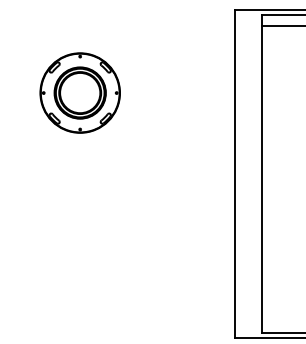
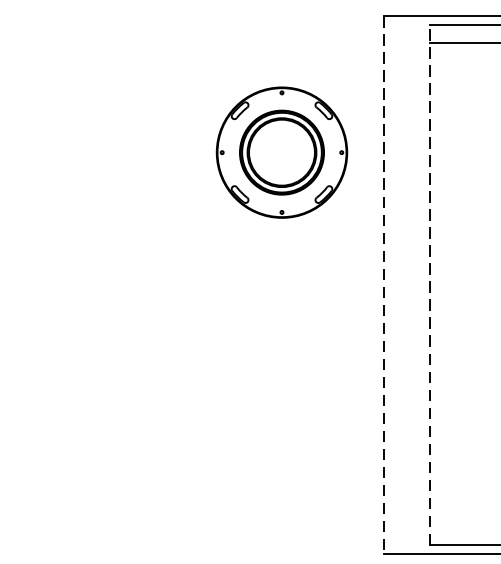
part: (79, 92) -> (280, 151), moved
line: (234, 174) -> (384, 286), solid -> dashed
line: (262, 174) -> (429, 286), solid -> dashed

